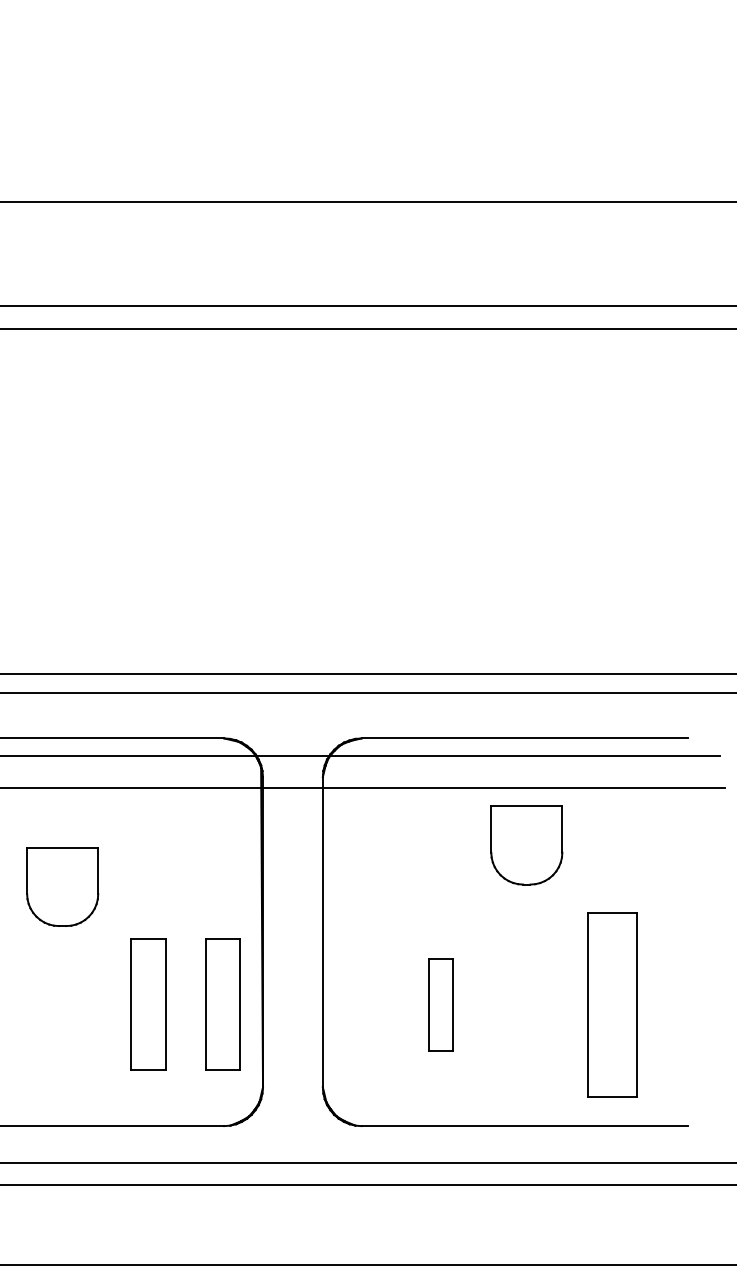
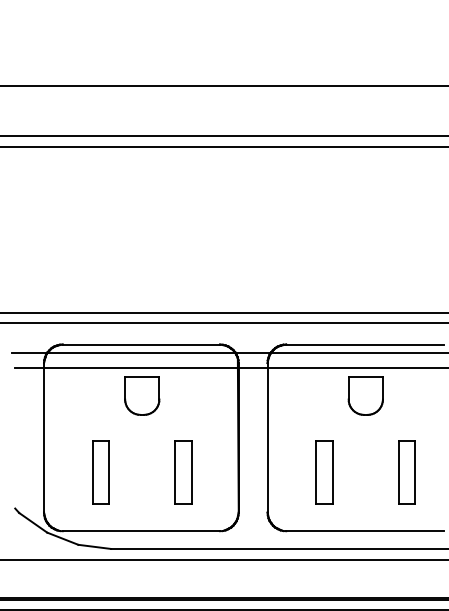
part: (63, 885) -> (142, 395), moved
part: (223, 1004) -> (219, 472), removed
part: (441, 1004) -> (324, 472), size x1.43
part: (611, 1004) -> (406, 472), size x0.71

